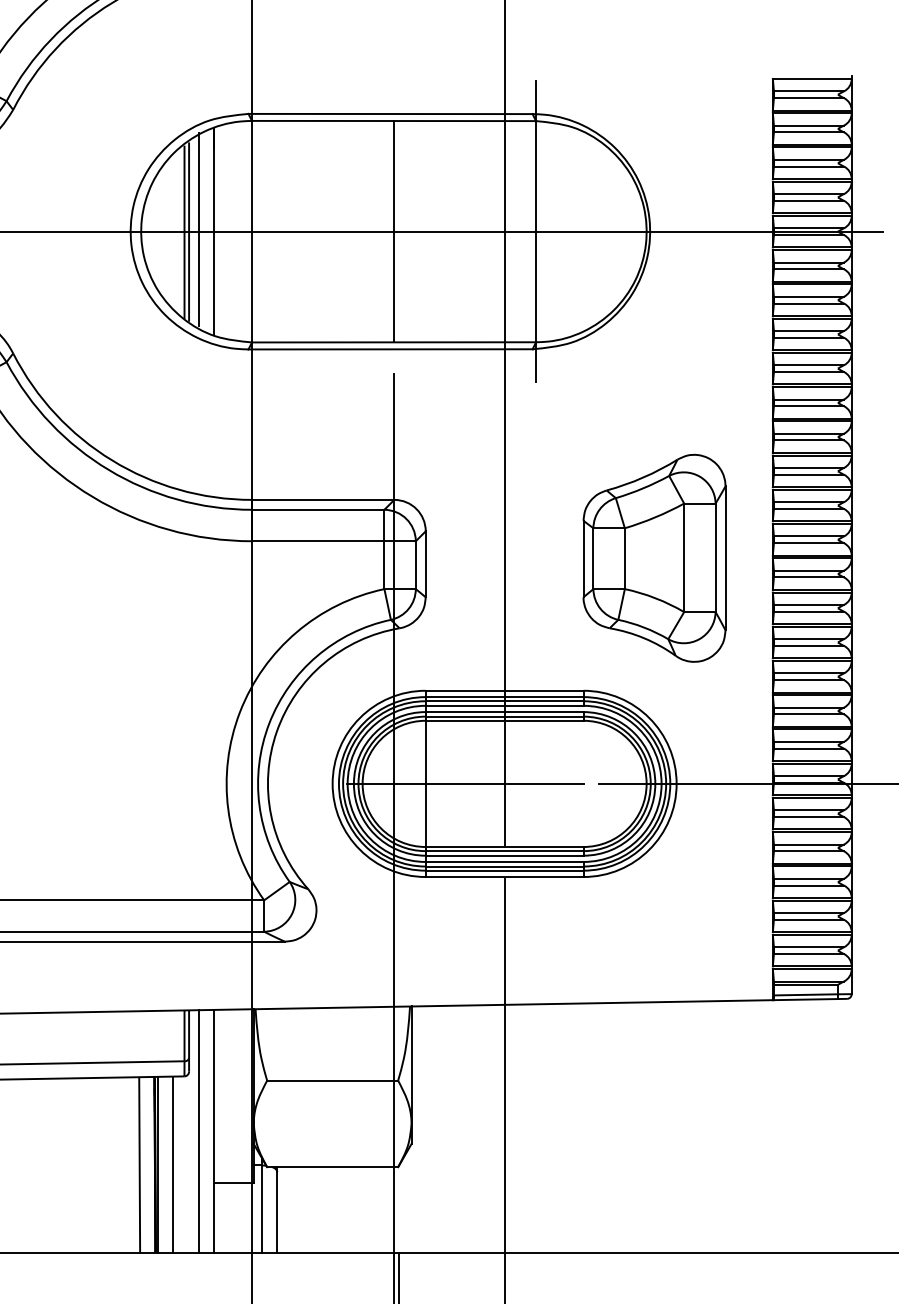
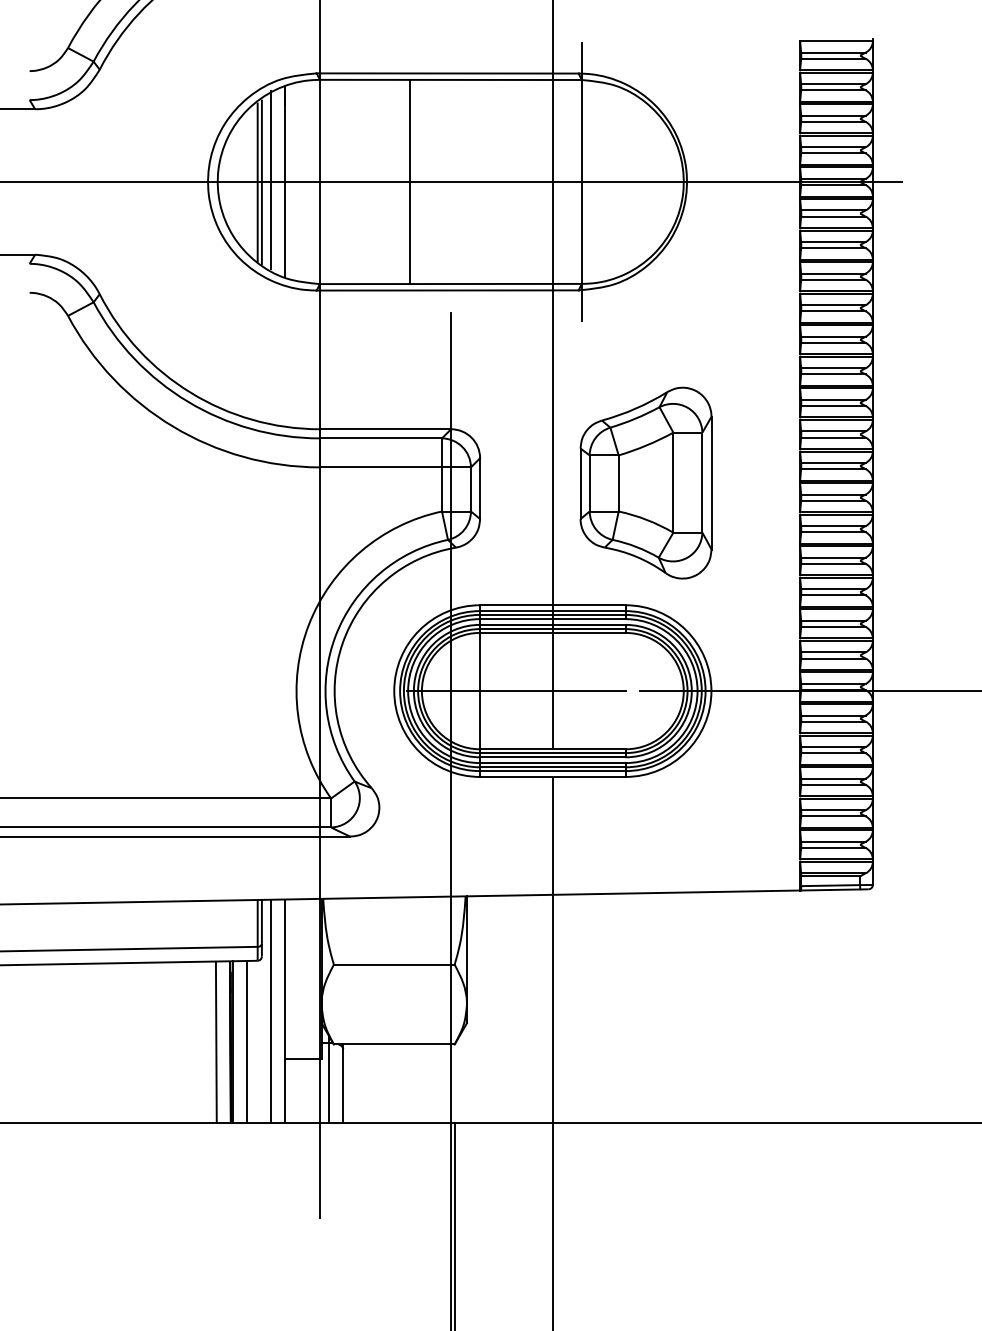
line: (393, 231) -> (409, 181), moved
part: (653, 557) -> (645, 482), moved

